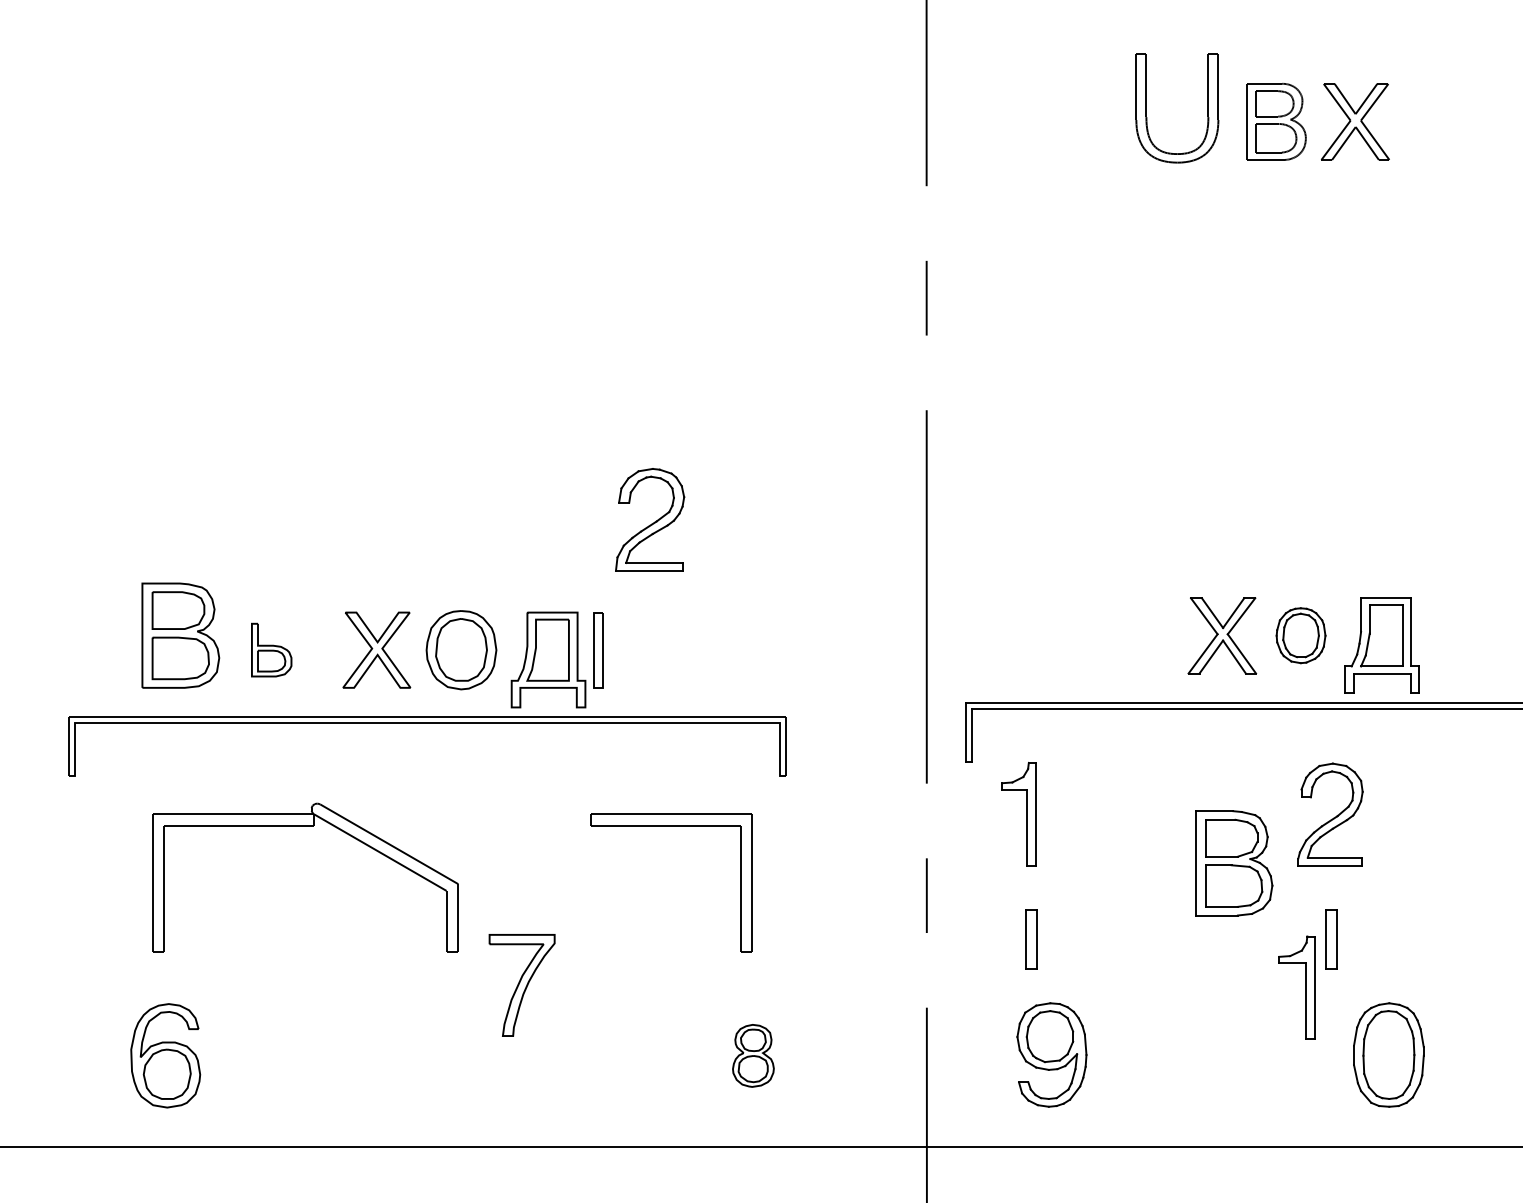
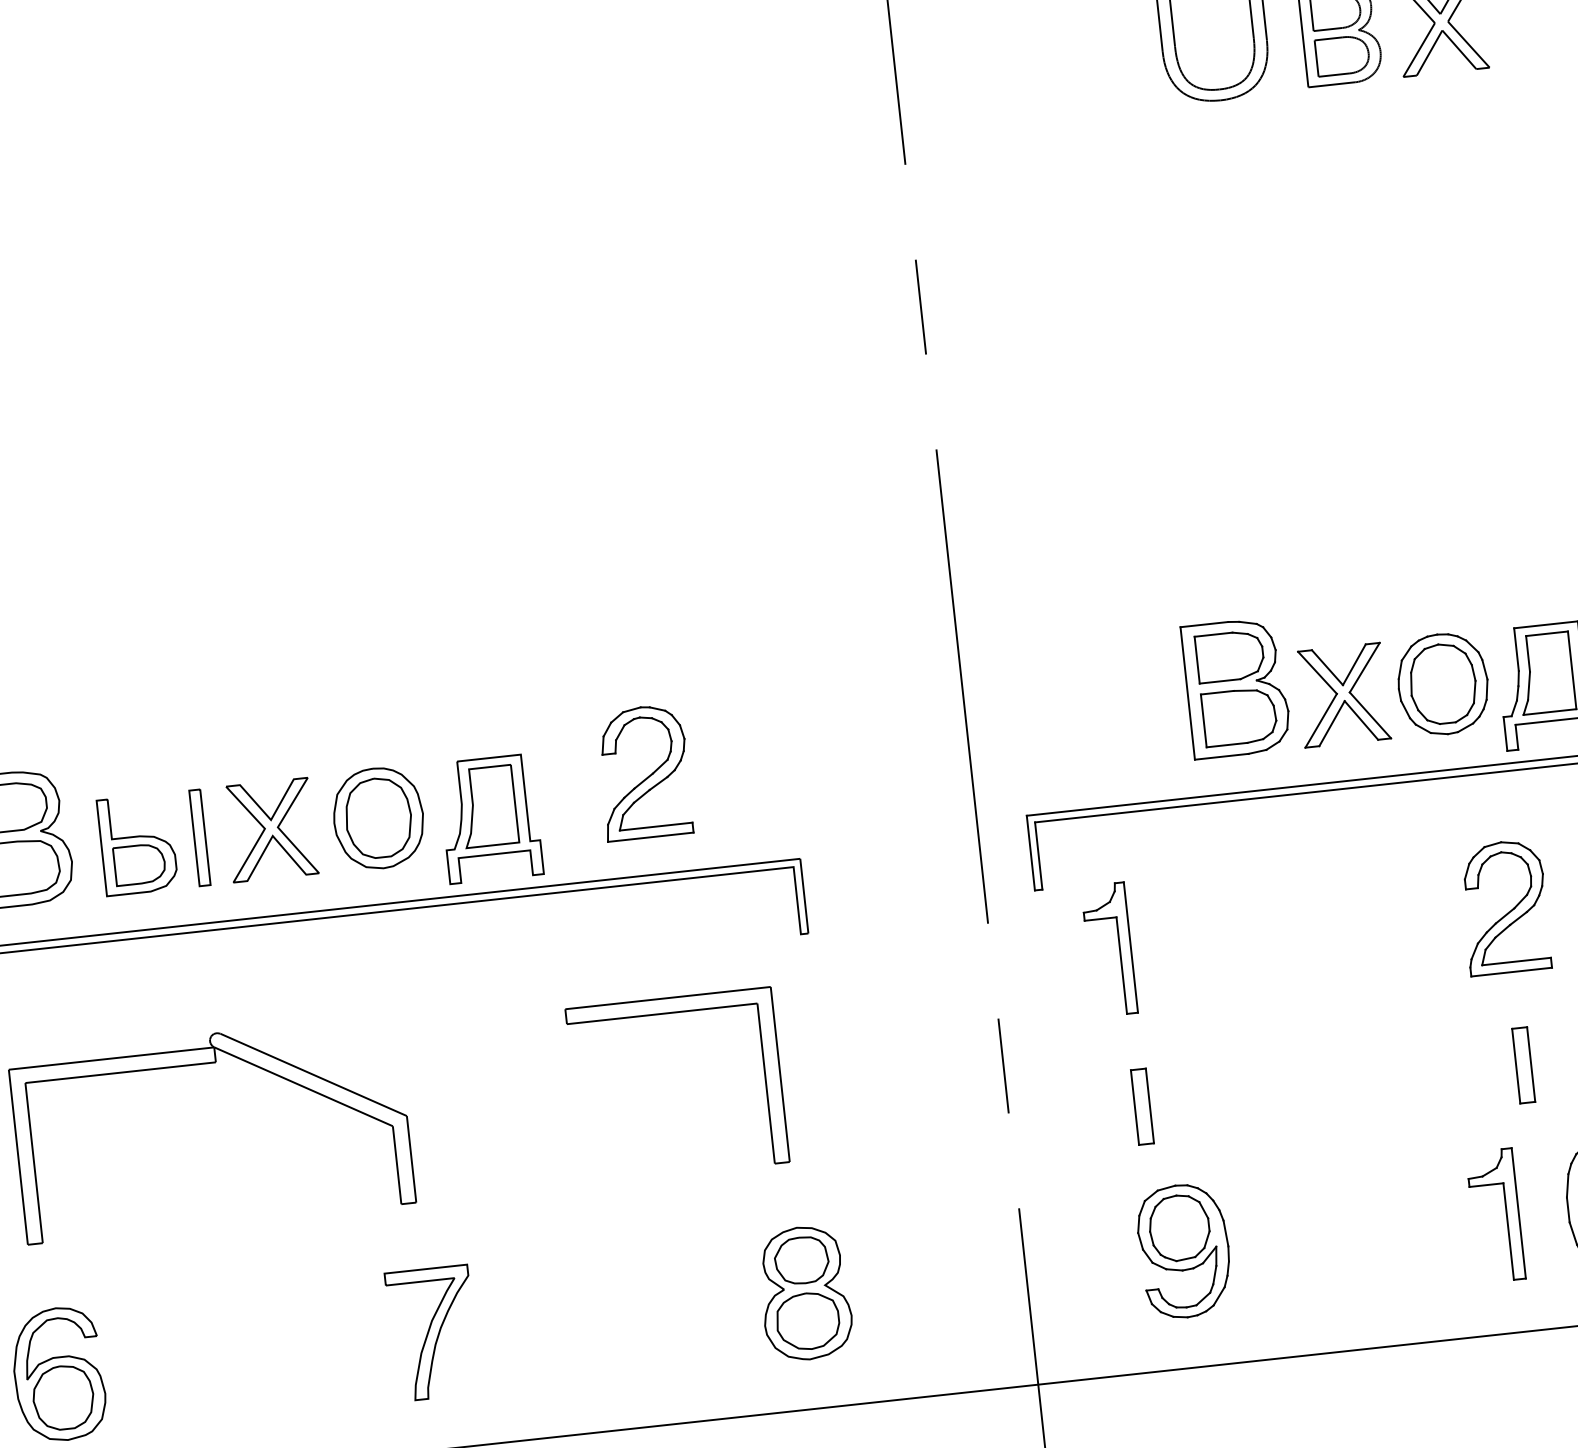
part: (650, 519) -> (644, 771), moved
part: (1300, 635) -> (1442, 683), size x1.43
part: (271, 649) -> (137, 843), size x1.43
part: (598, 650) -> (199, 838), moved
part: (1234, 863) -> (1237, 688), moved
part: (521, 985) -> (432, 1333), moved
part: (1305, 987) -> (1506, 1214), moved
part: (753, 1055) -> (805, 1292), size x1.67

